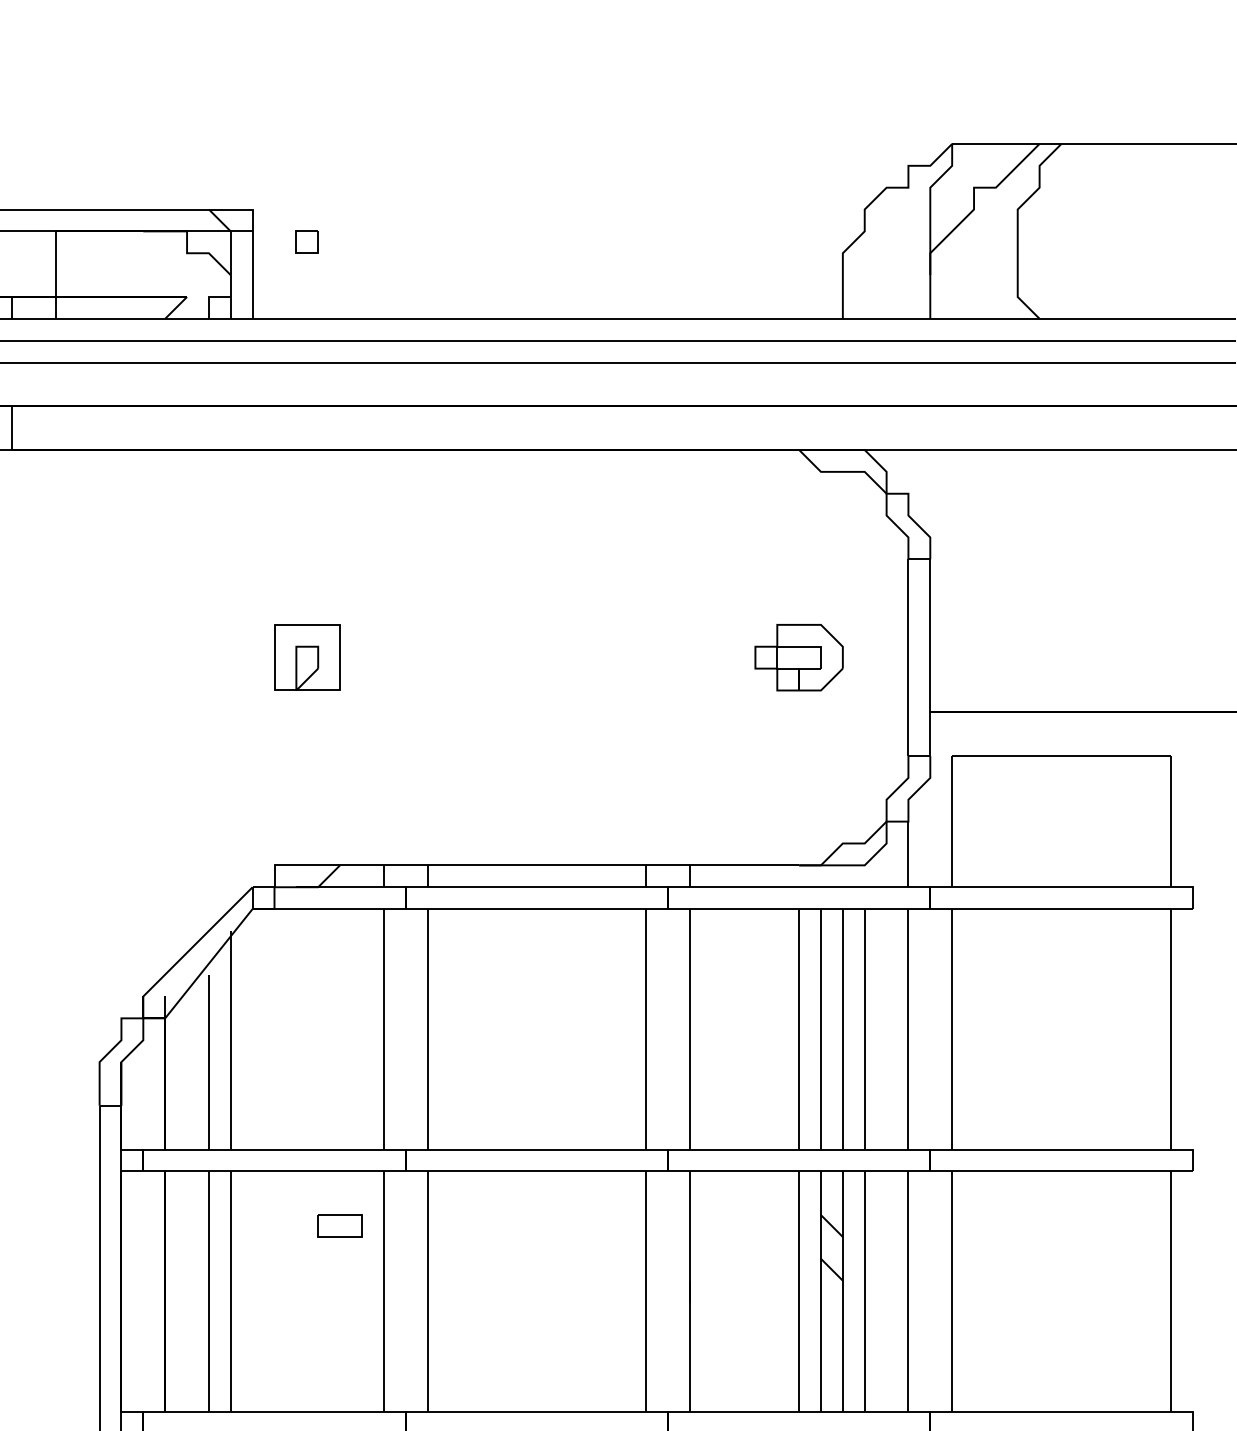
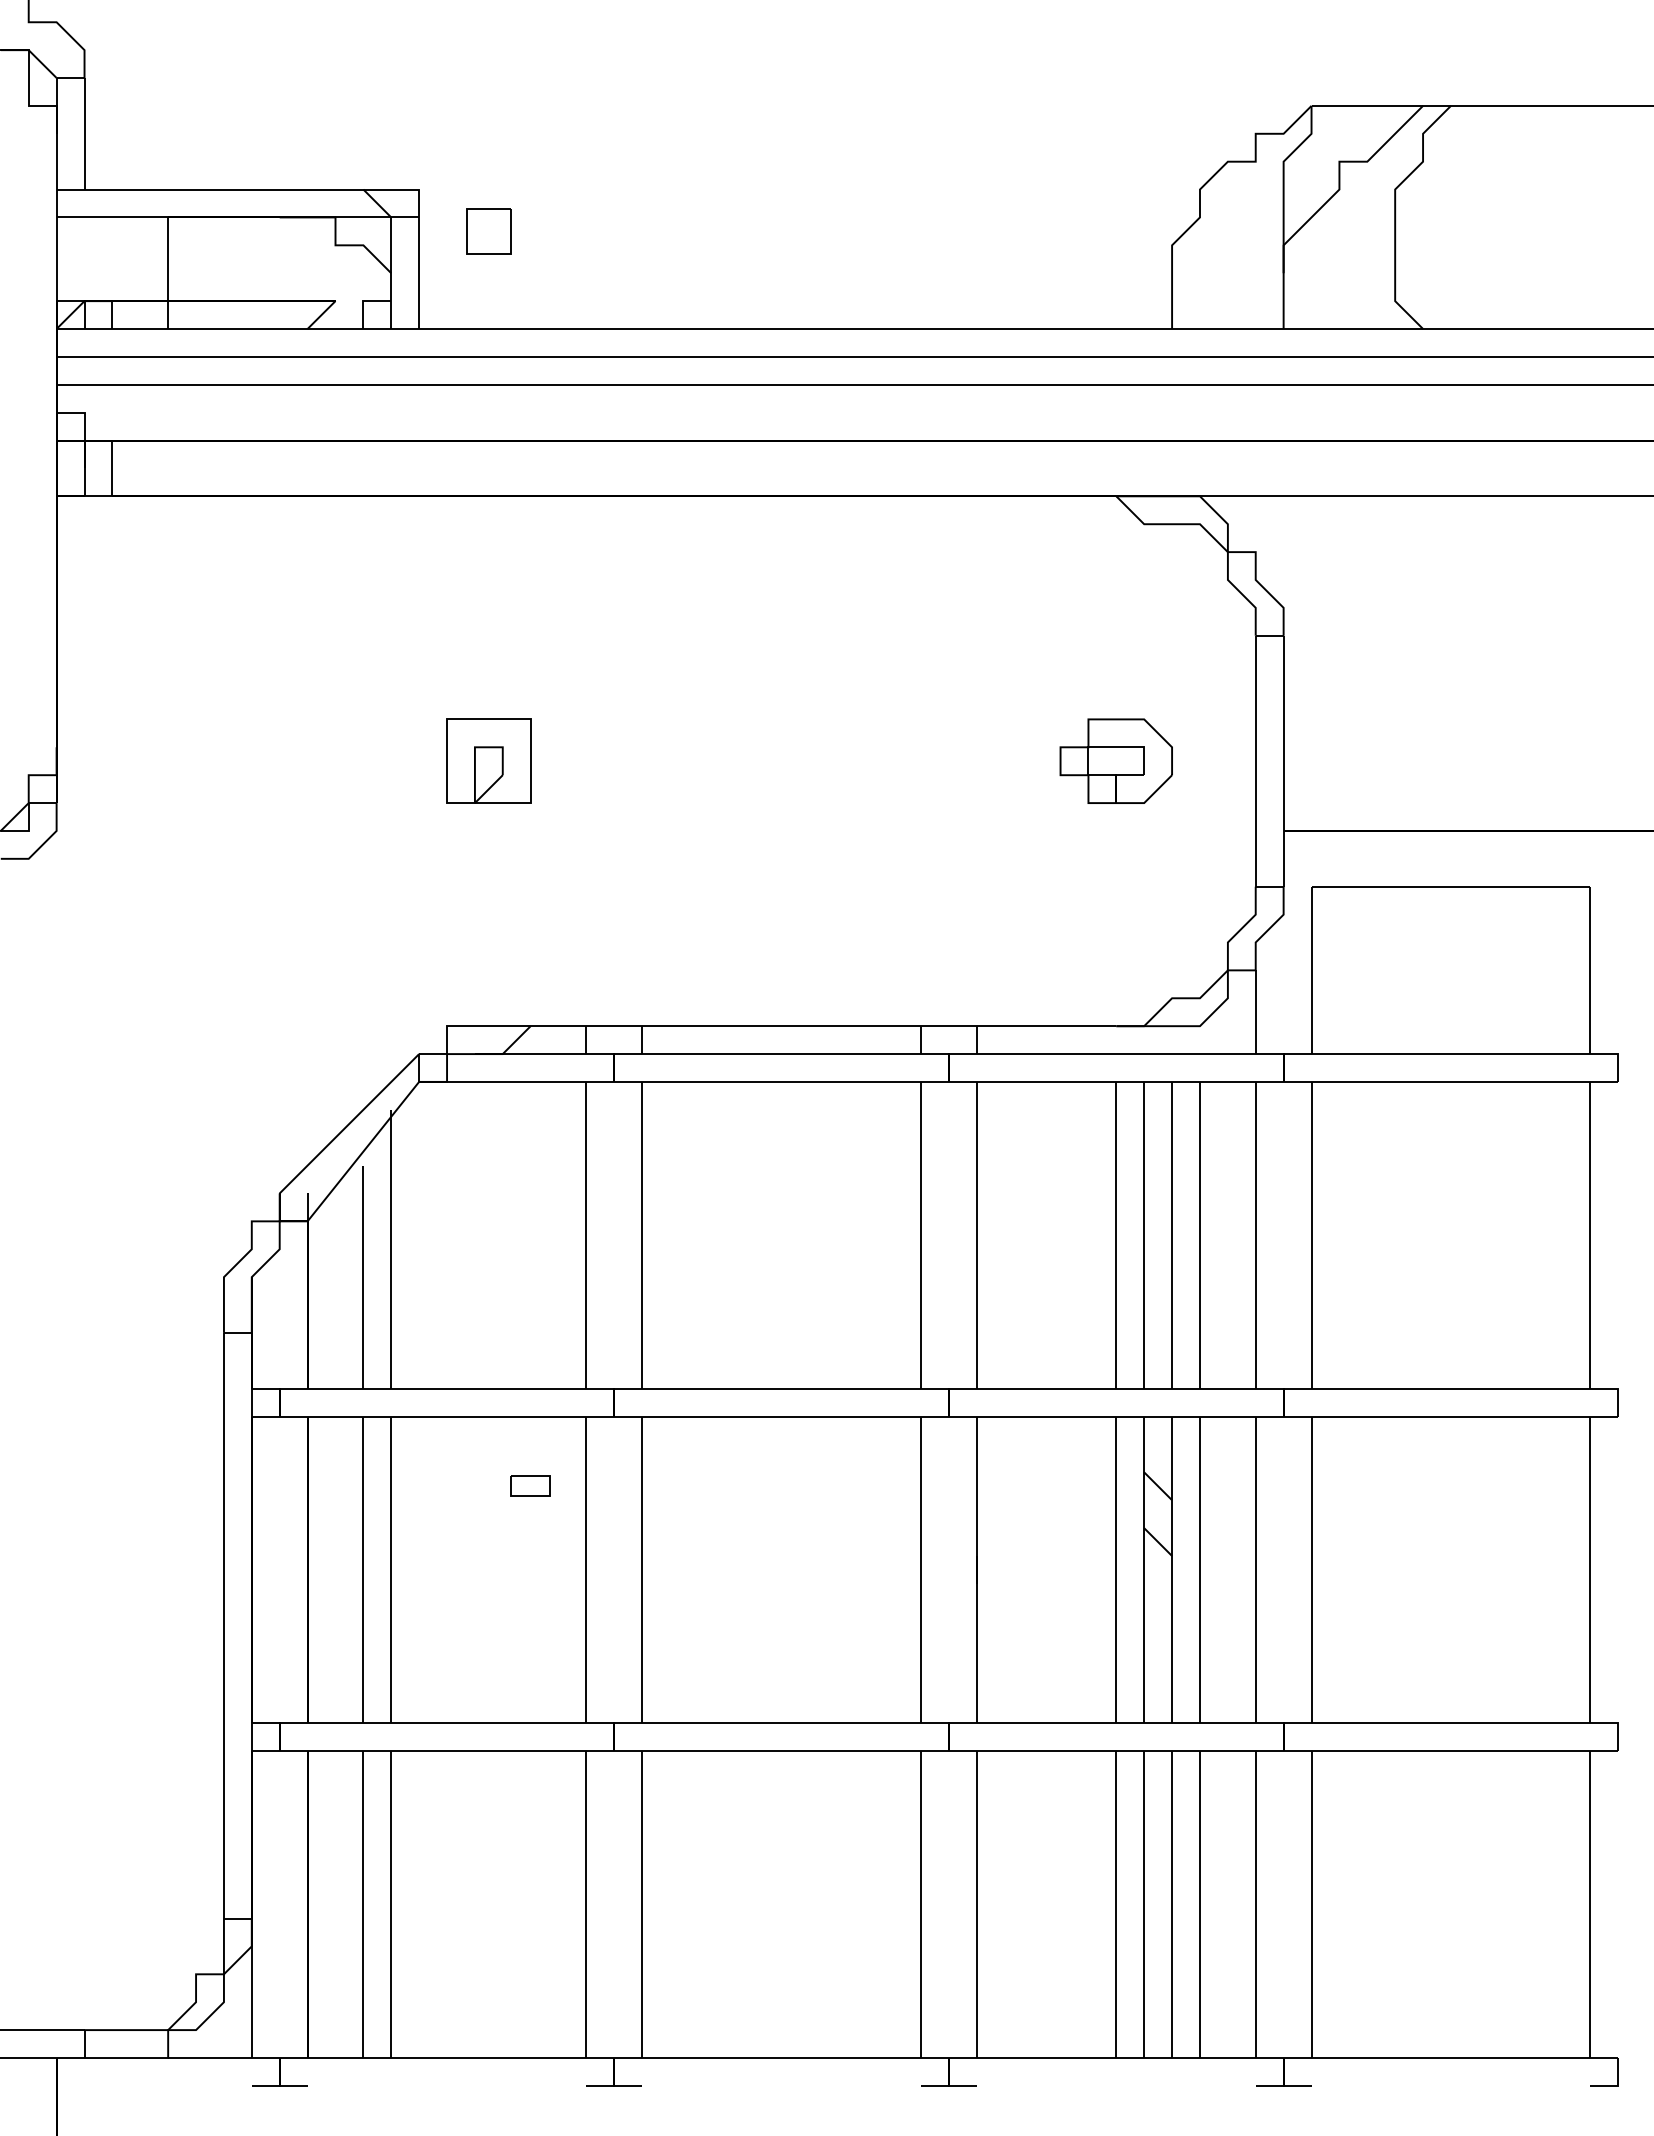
part: (306, 241) -> (488, 230), size x1.6
part: (339, 1225) -> (530, 1485), size x0.7

